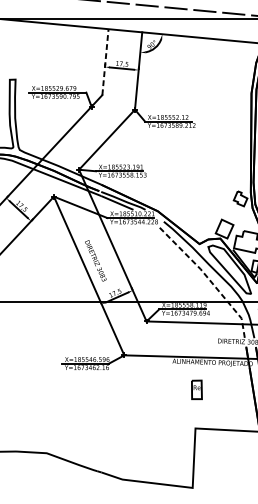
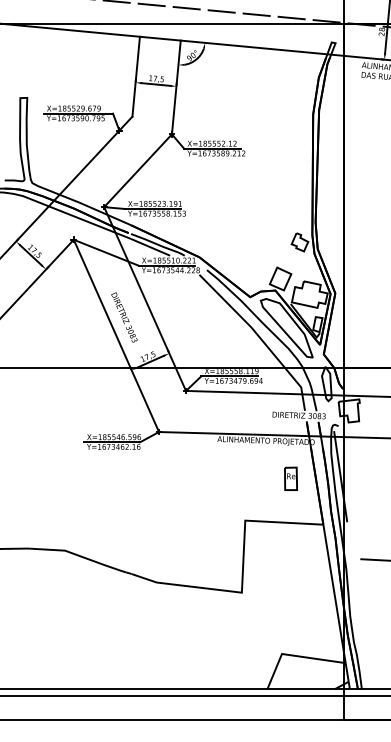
line: (105, 61) -> (136, 76), dashed -> solid
line: (207, 277) -> (259, 337), dashed -> solid
part: (196, 389) -> (290, 478), moved

